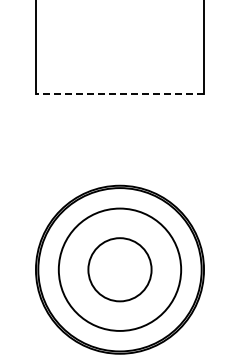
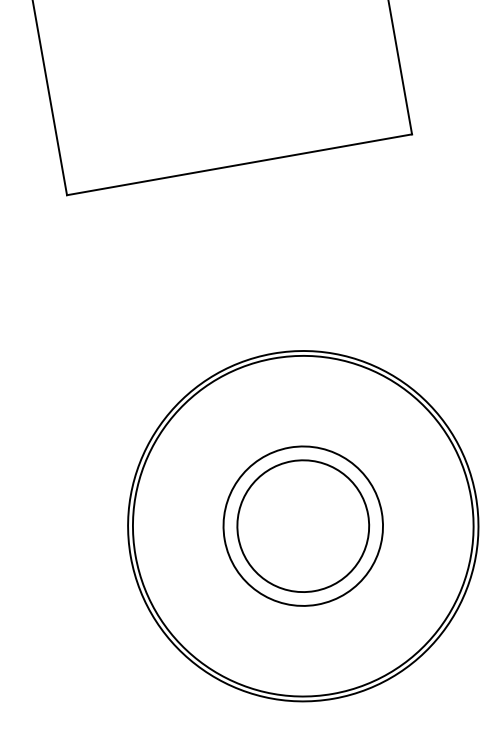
line: (119, 93) -> (238, 164), dashed -> solid
circle: (119, 269) -> (302, 525), size x0.62

